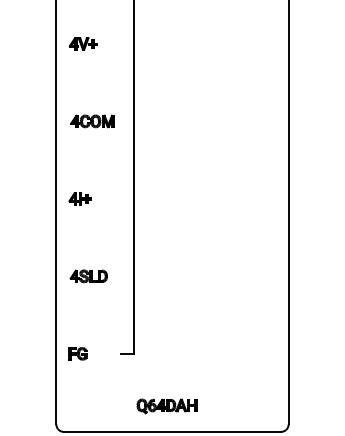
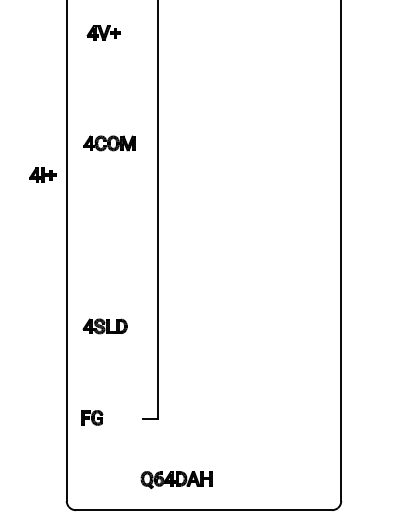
part: (83, 43) -> (103, 32), moved
part: (79, 198) -> (42, 174), moved
part: (166, 406) -> (176, 480), moved

